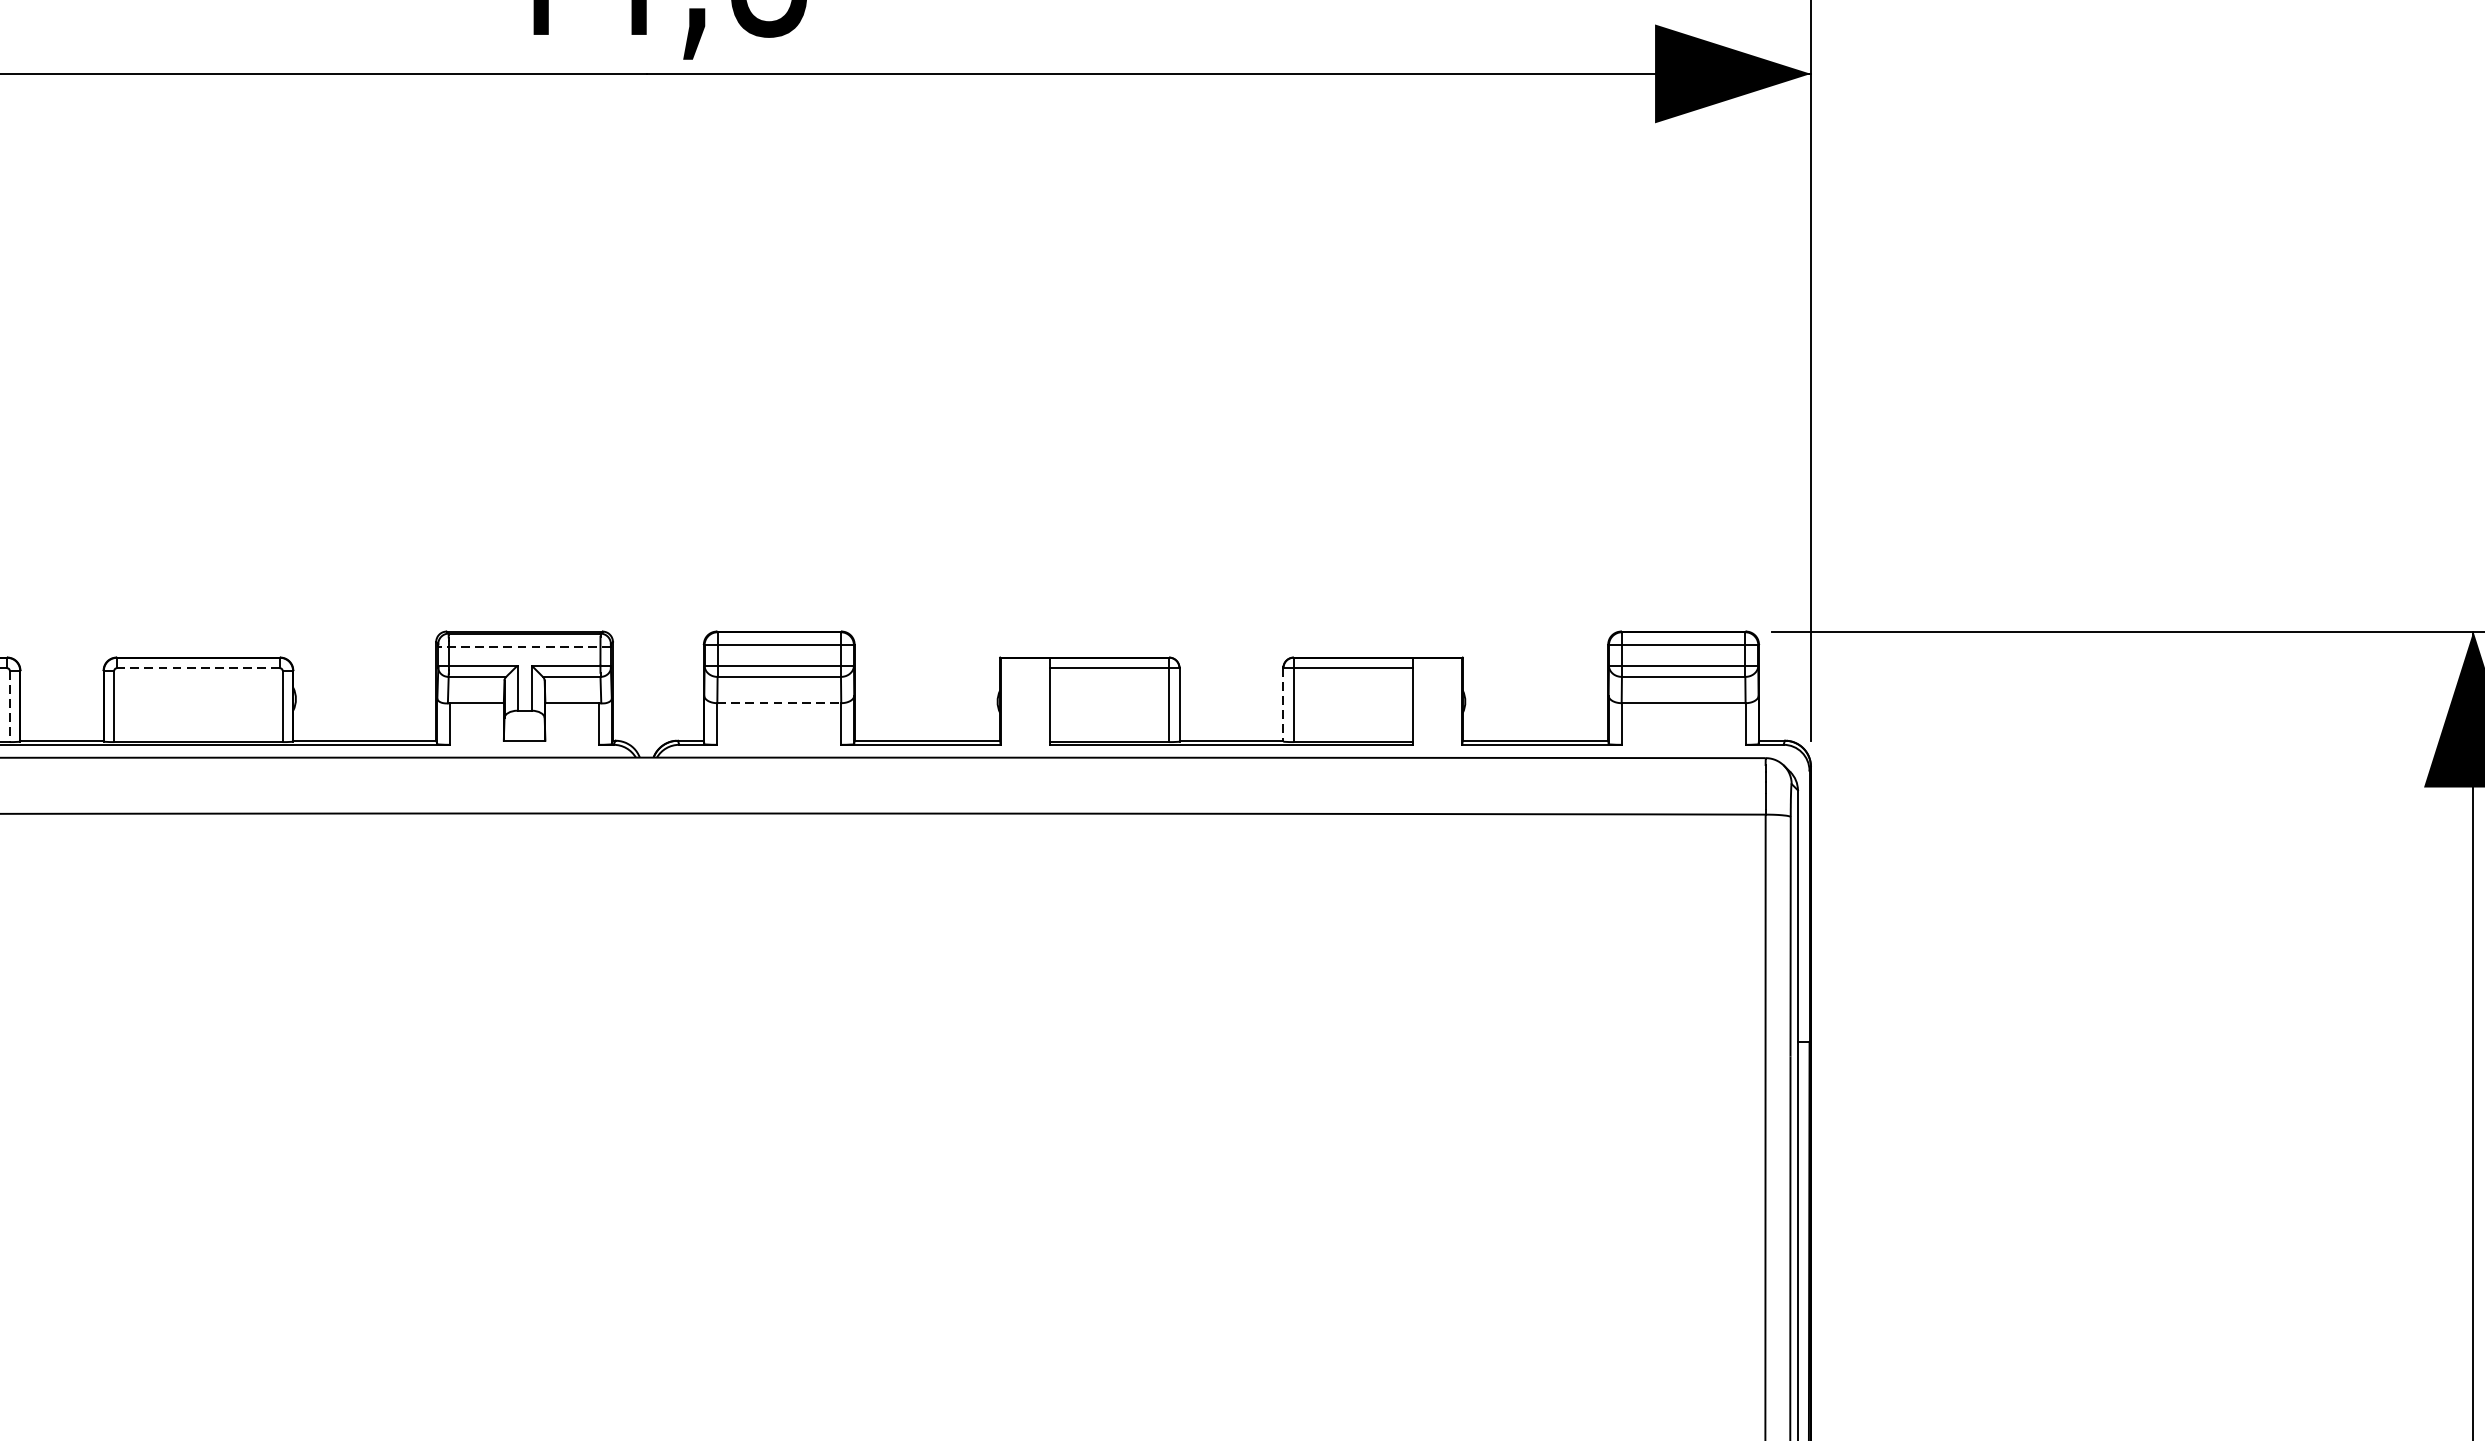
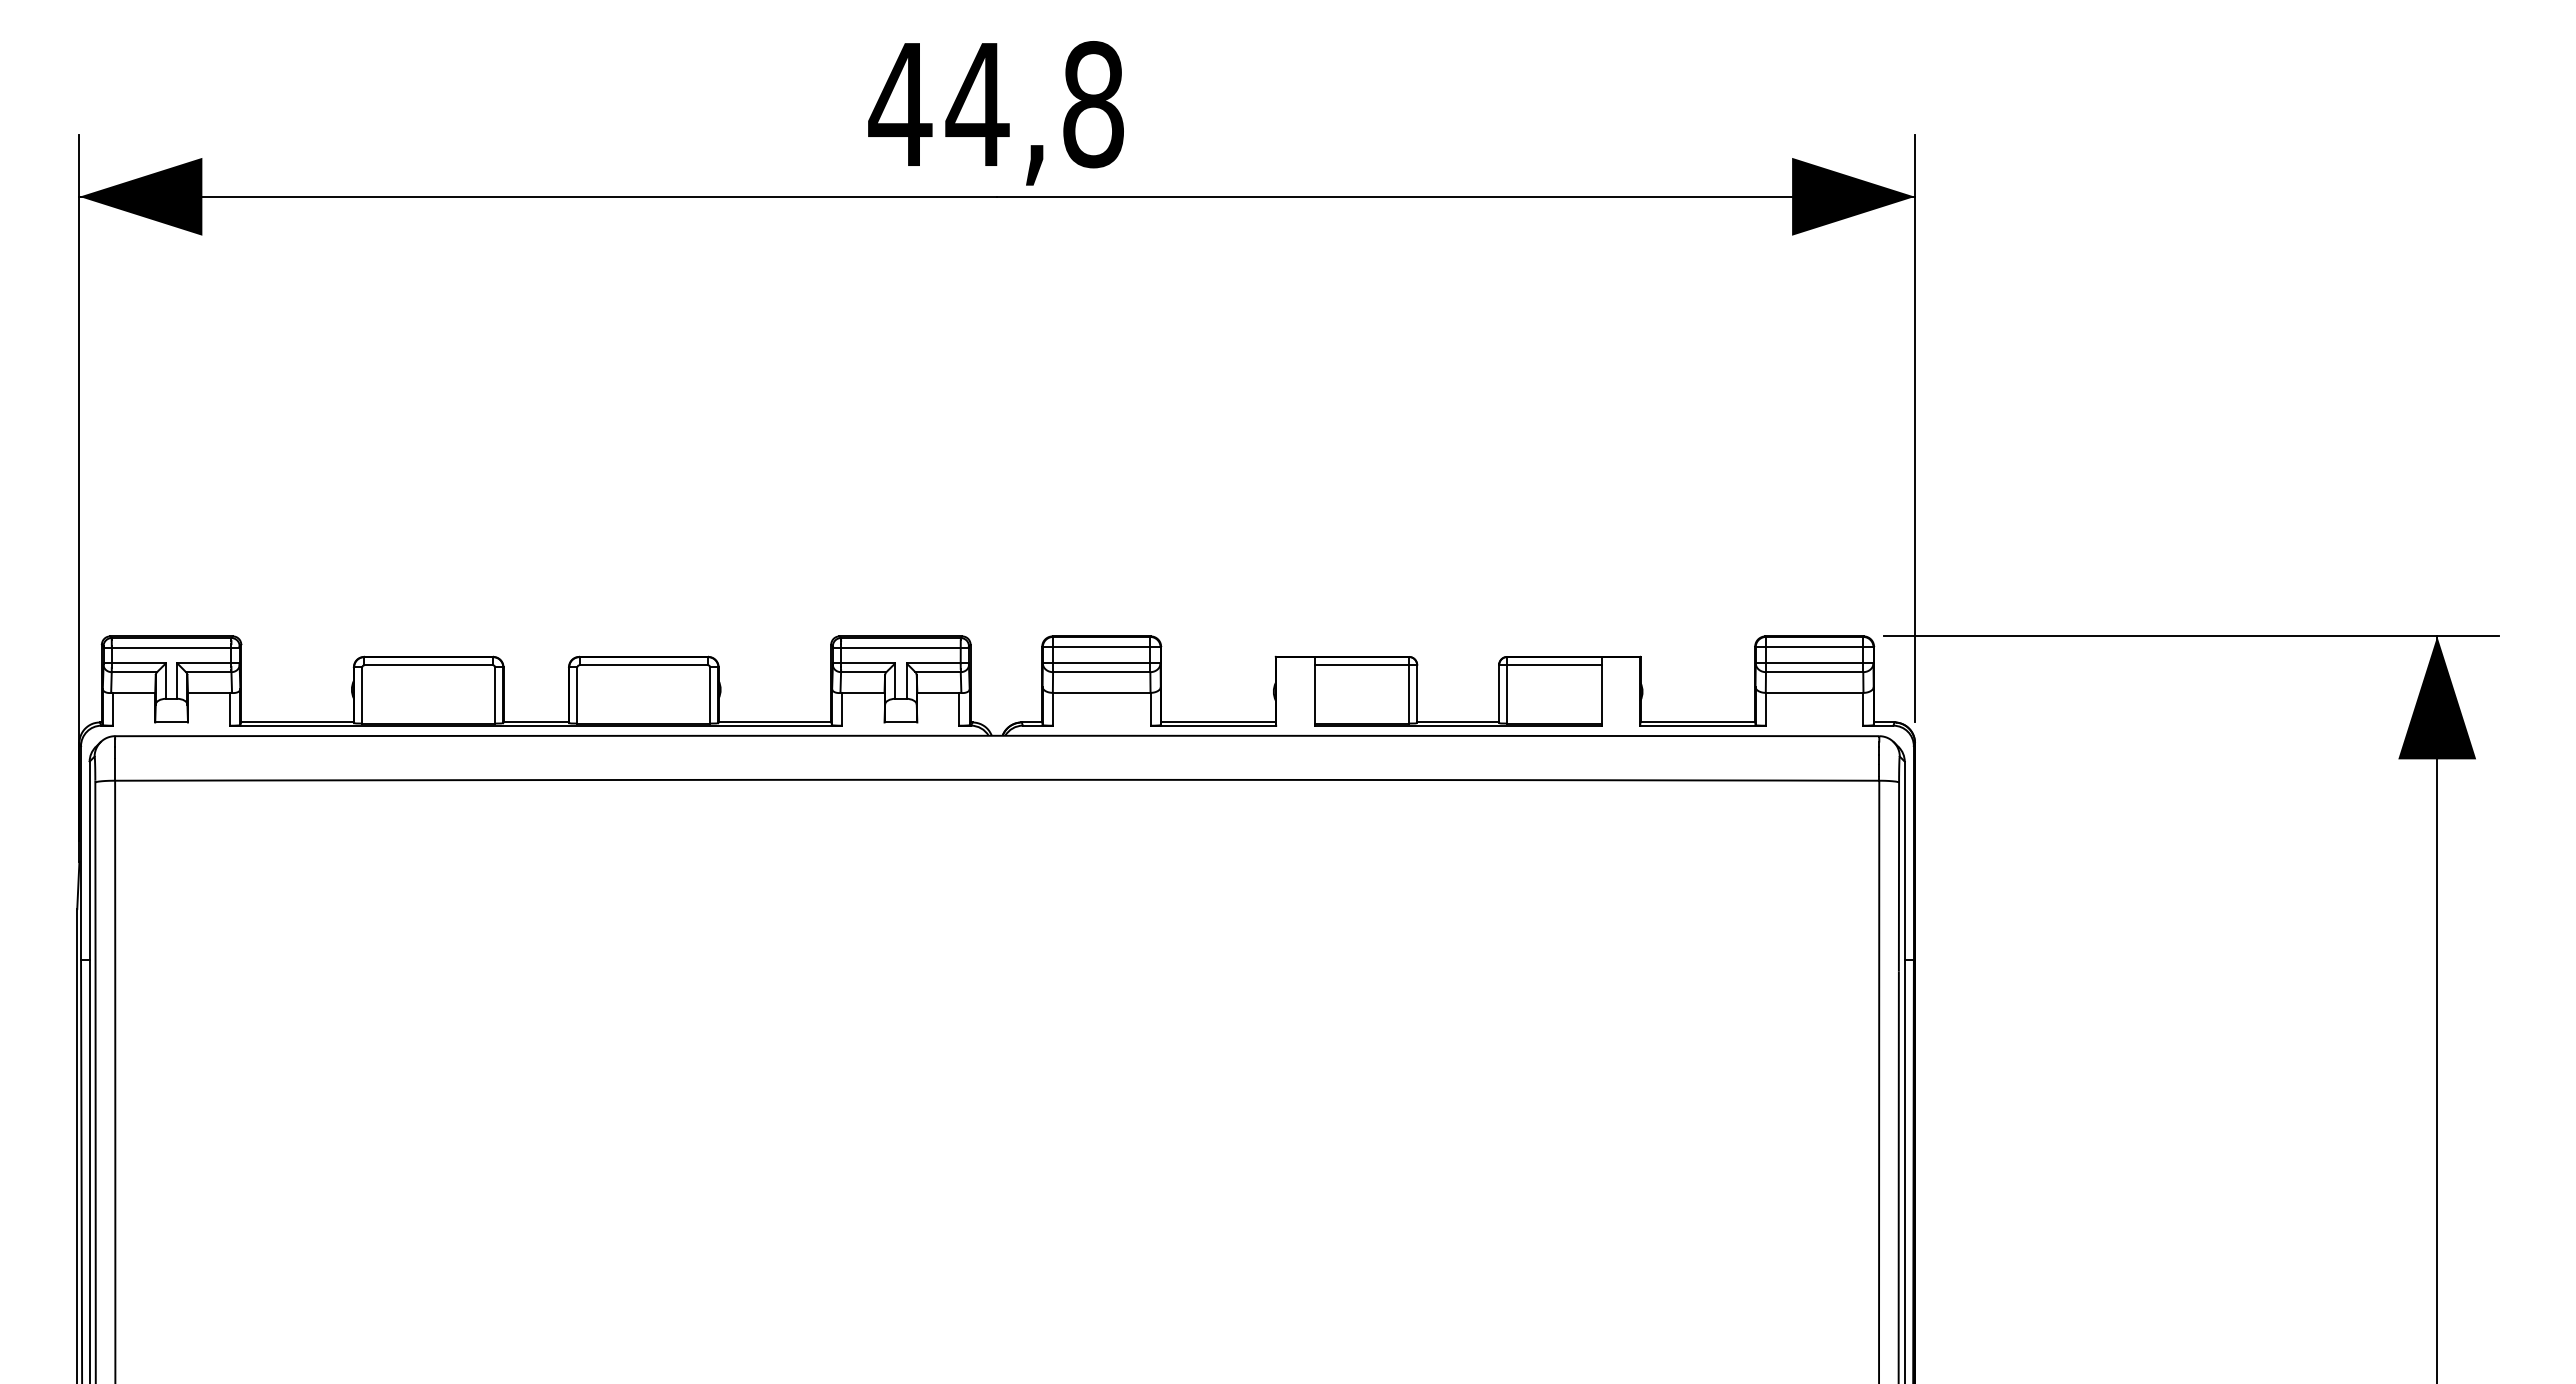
line: (524, 646) -> (900, 648), dashed -> solid
line: (198, 668) -> (643, 665), dashed -> solid
line: (779, 702) -> (1101, 692), dashed -> solid
line: (1283, 705) -> (1499, 694), dashed -> solid
line: (10, 706) -> (495, 695), dashed -> solid

